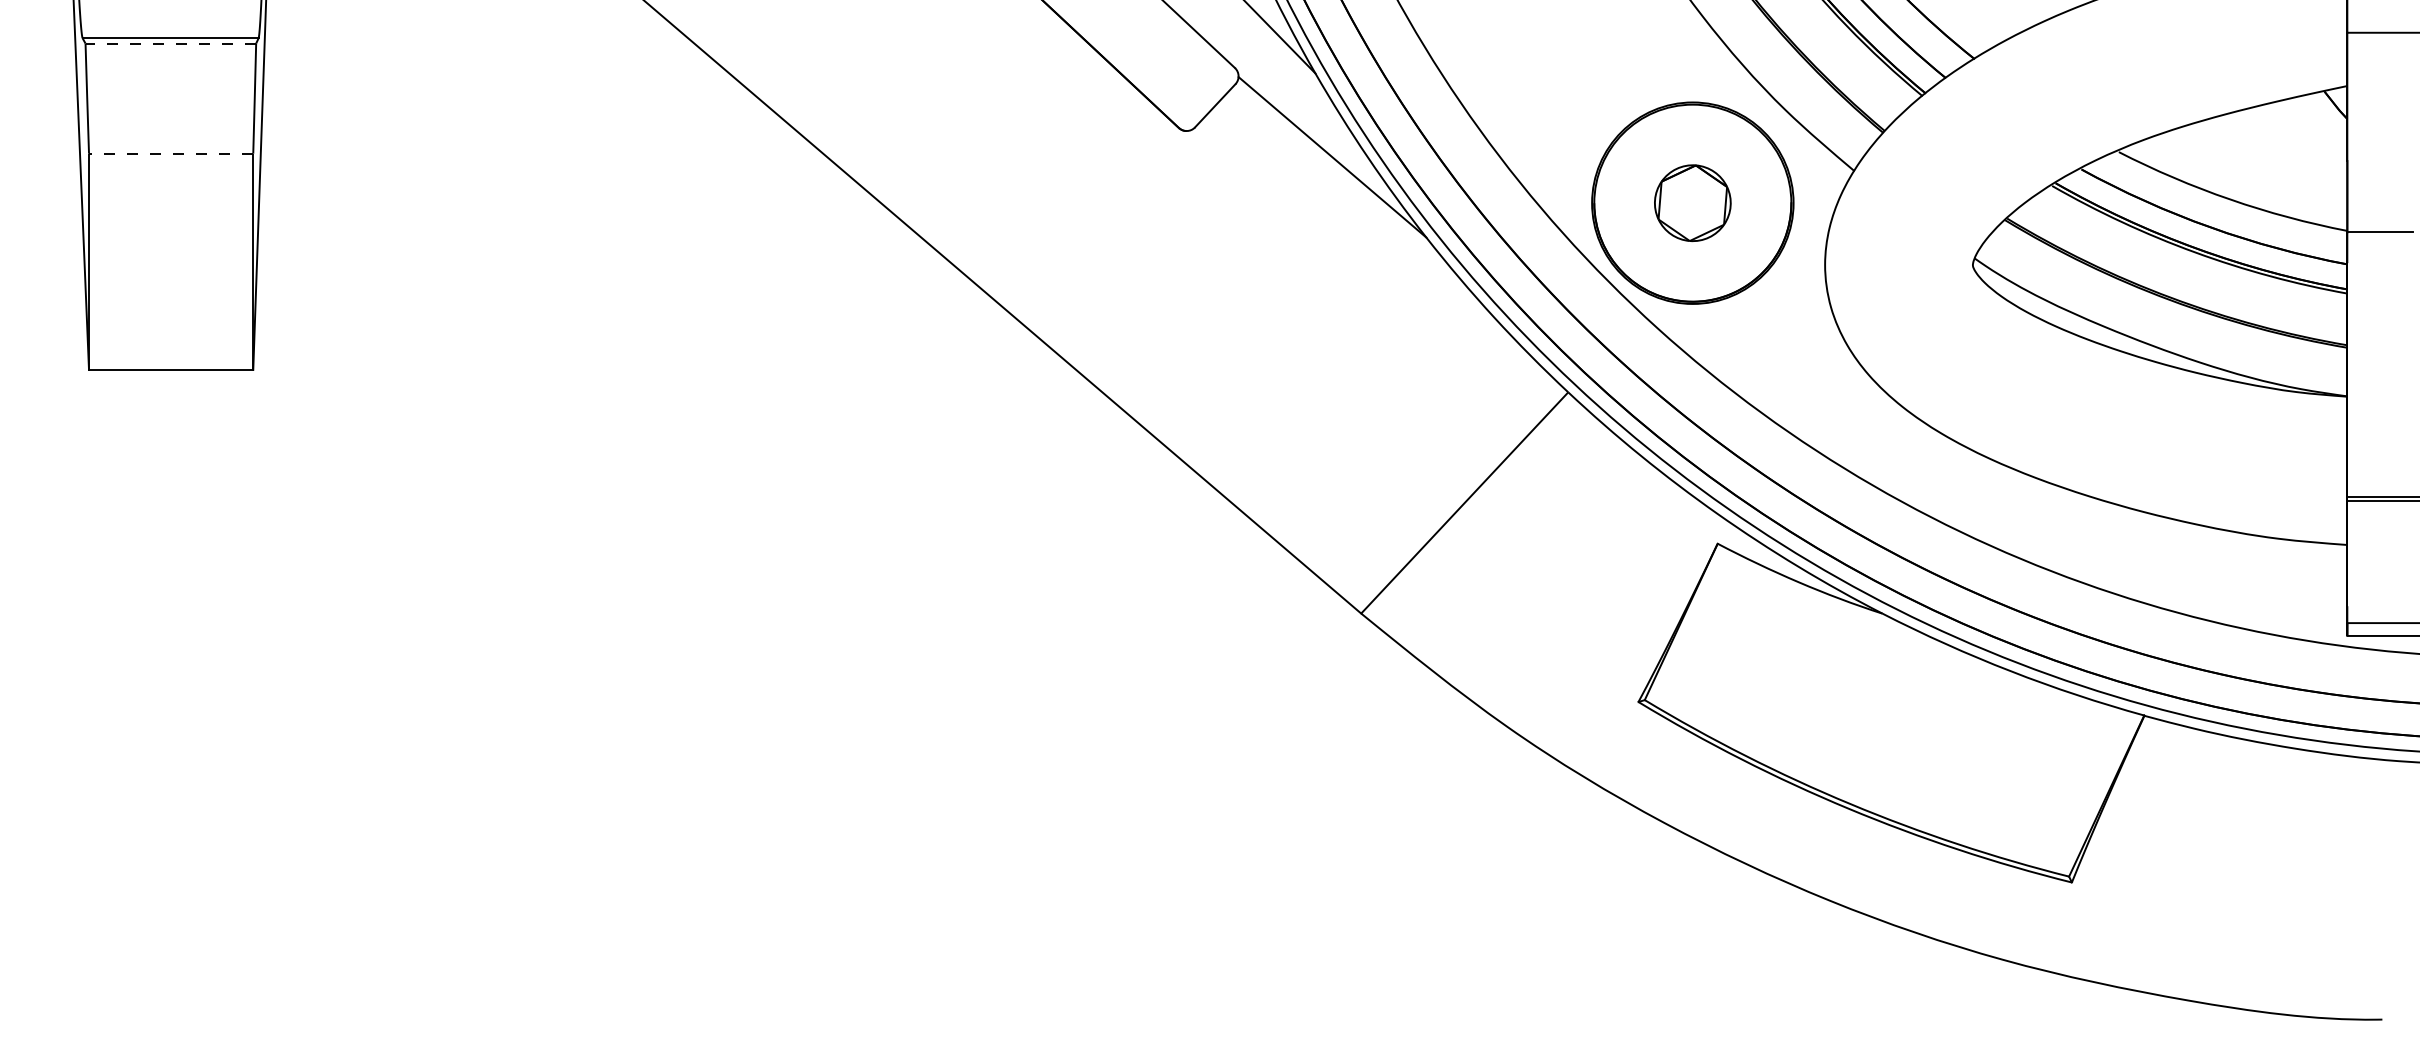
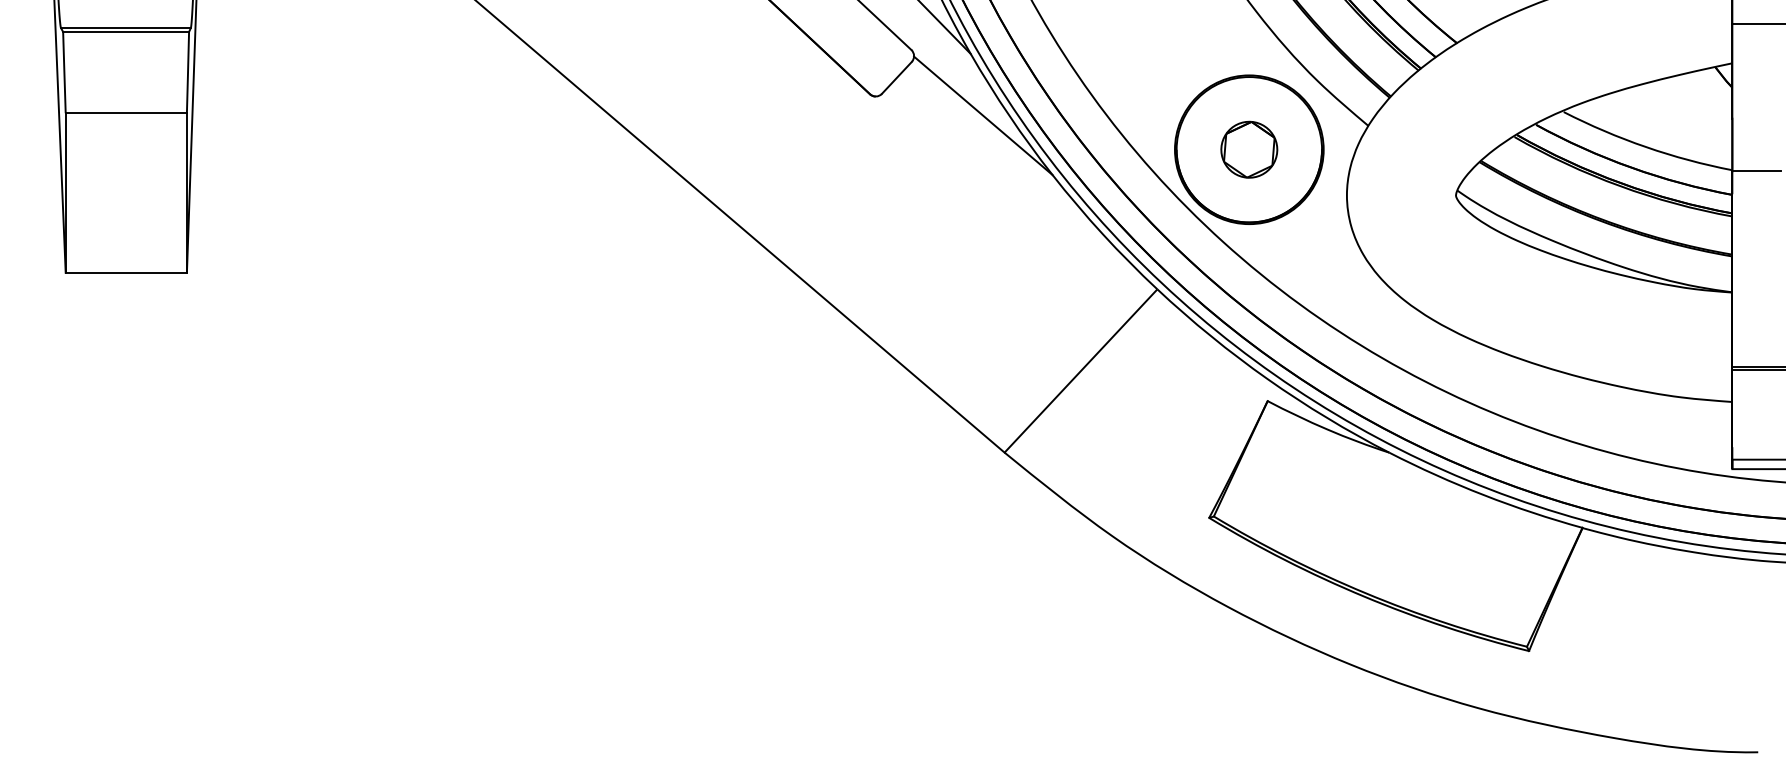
line: (170, 43) -> (125, 31), dashed -> solid
line: (170, 153) -> (125, 113), dashed -> solid

